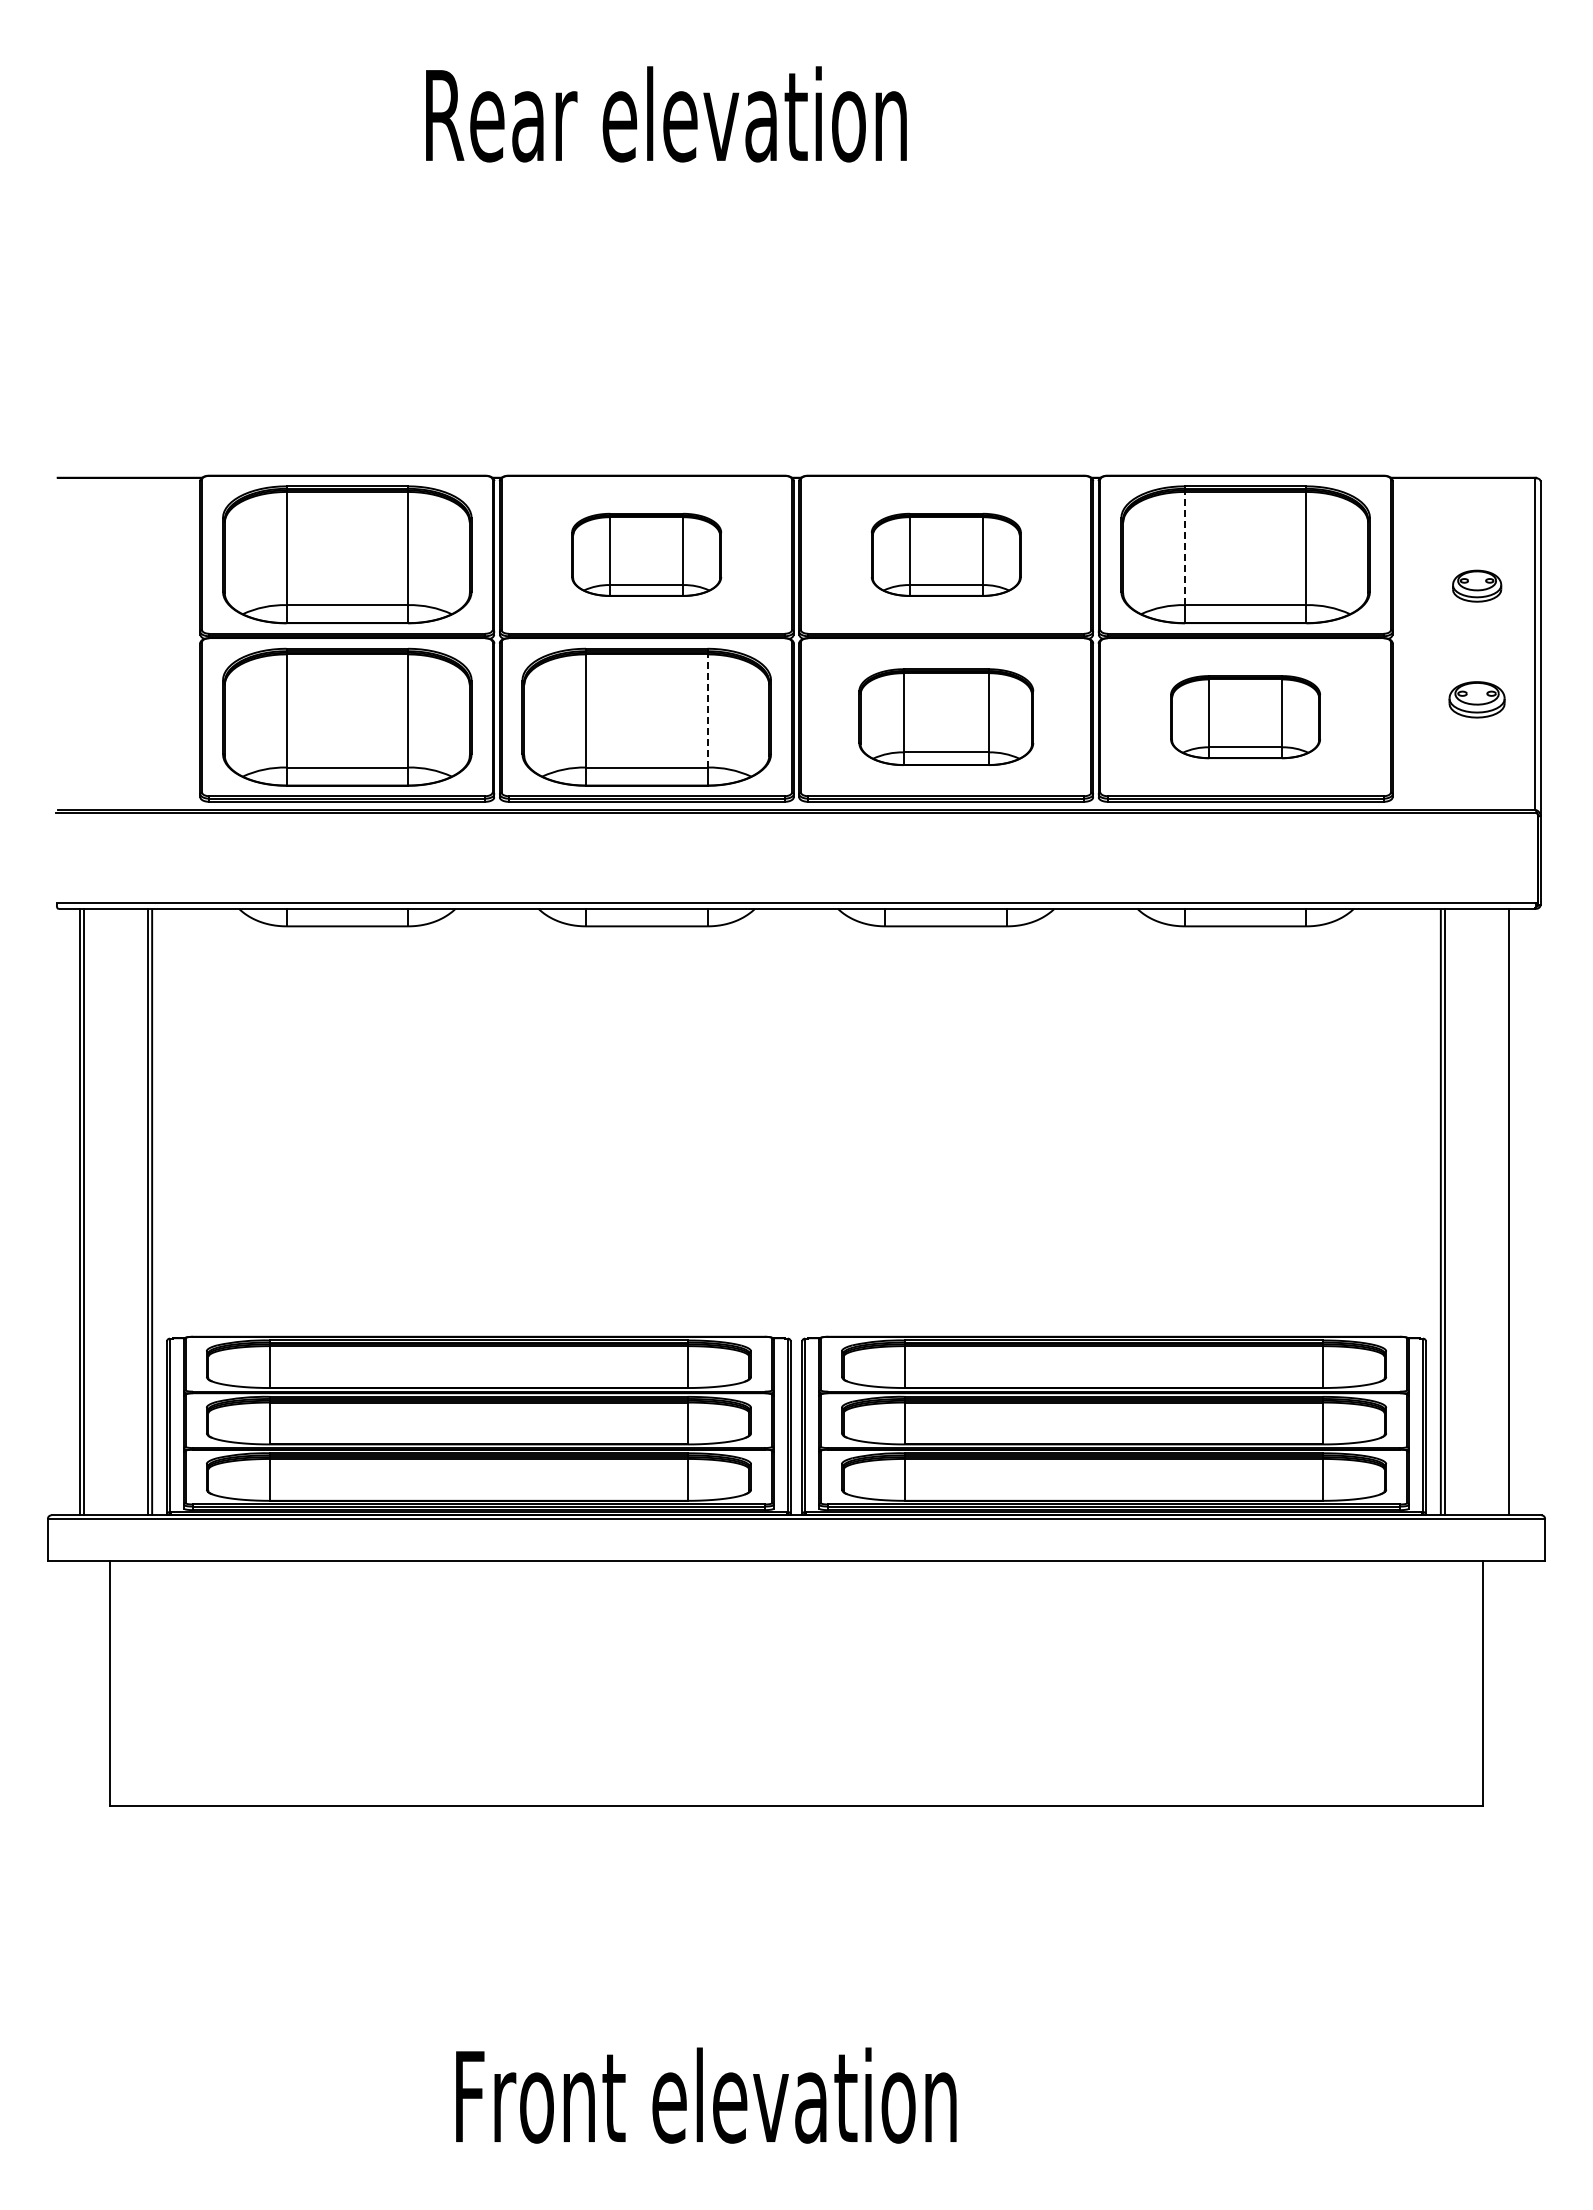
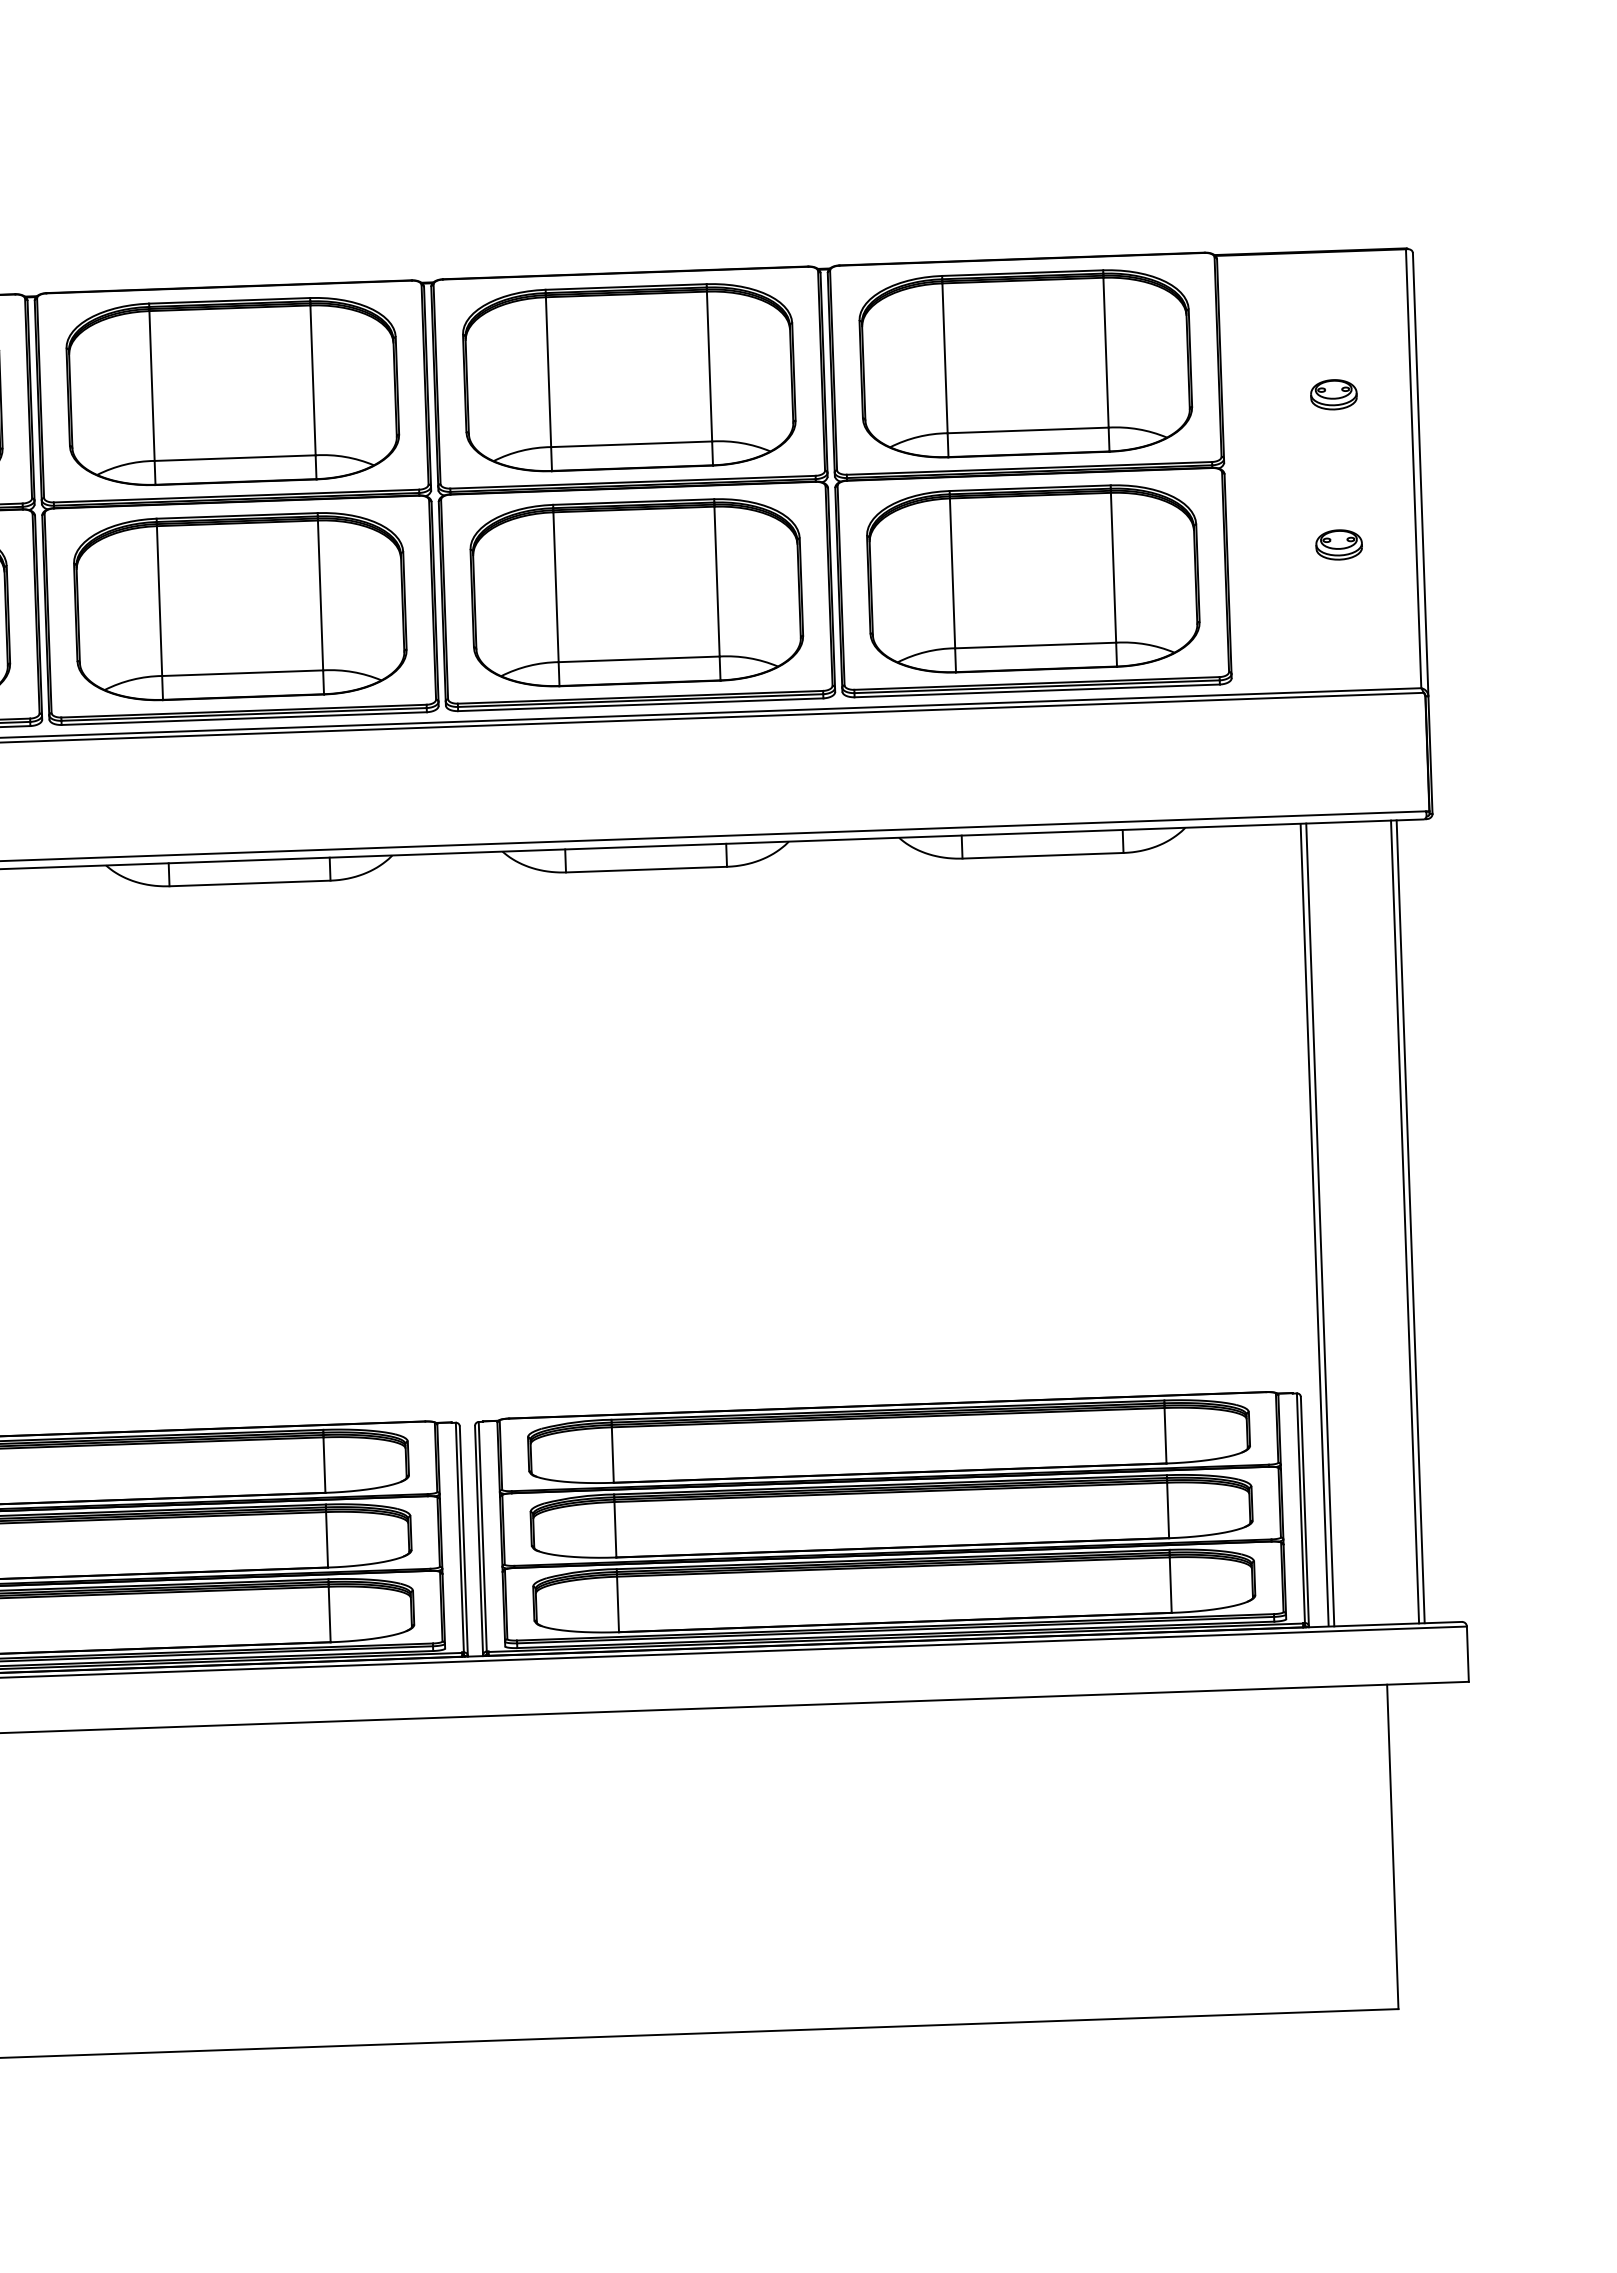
line: (1184, 547) -> (944, 356), dashed -> solid
part: (646, 554) -> (232, 391), size x1.67
part: (946, 554) -> (629, 377), size x1.67
part: (1477, 586) -> (1334, 395), size x0.71
part: (1477, 699) -> (1339, 544), size x0.62
line: (707, 709) -> (320, 593), dashed -> solid
part: (946, 716) -> (637, 591), size x1.43
part: (1245, 716) -> (1033, 577), size x1.67
line: (1513, 1212) -> (1410, 1222), added

